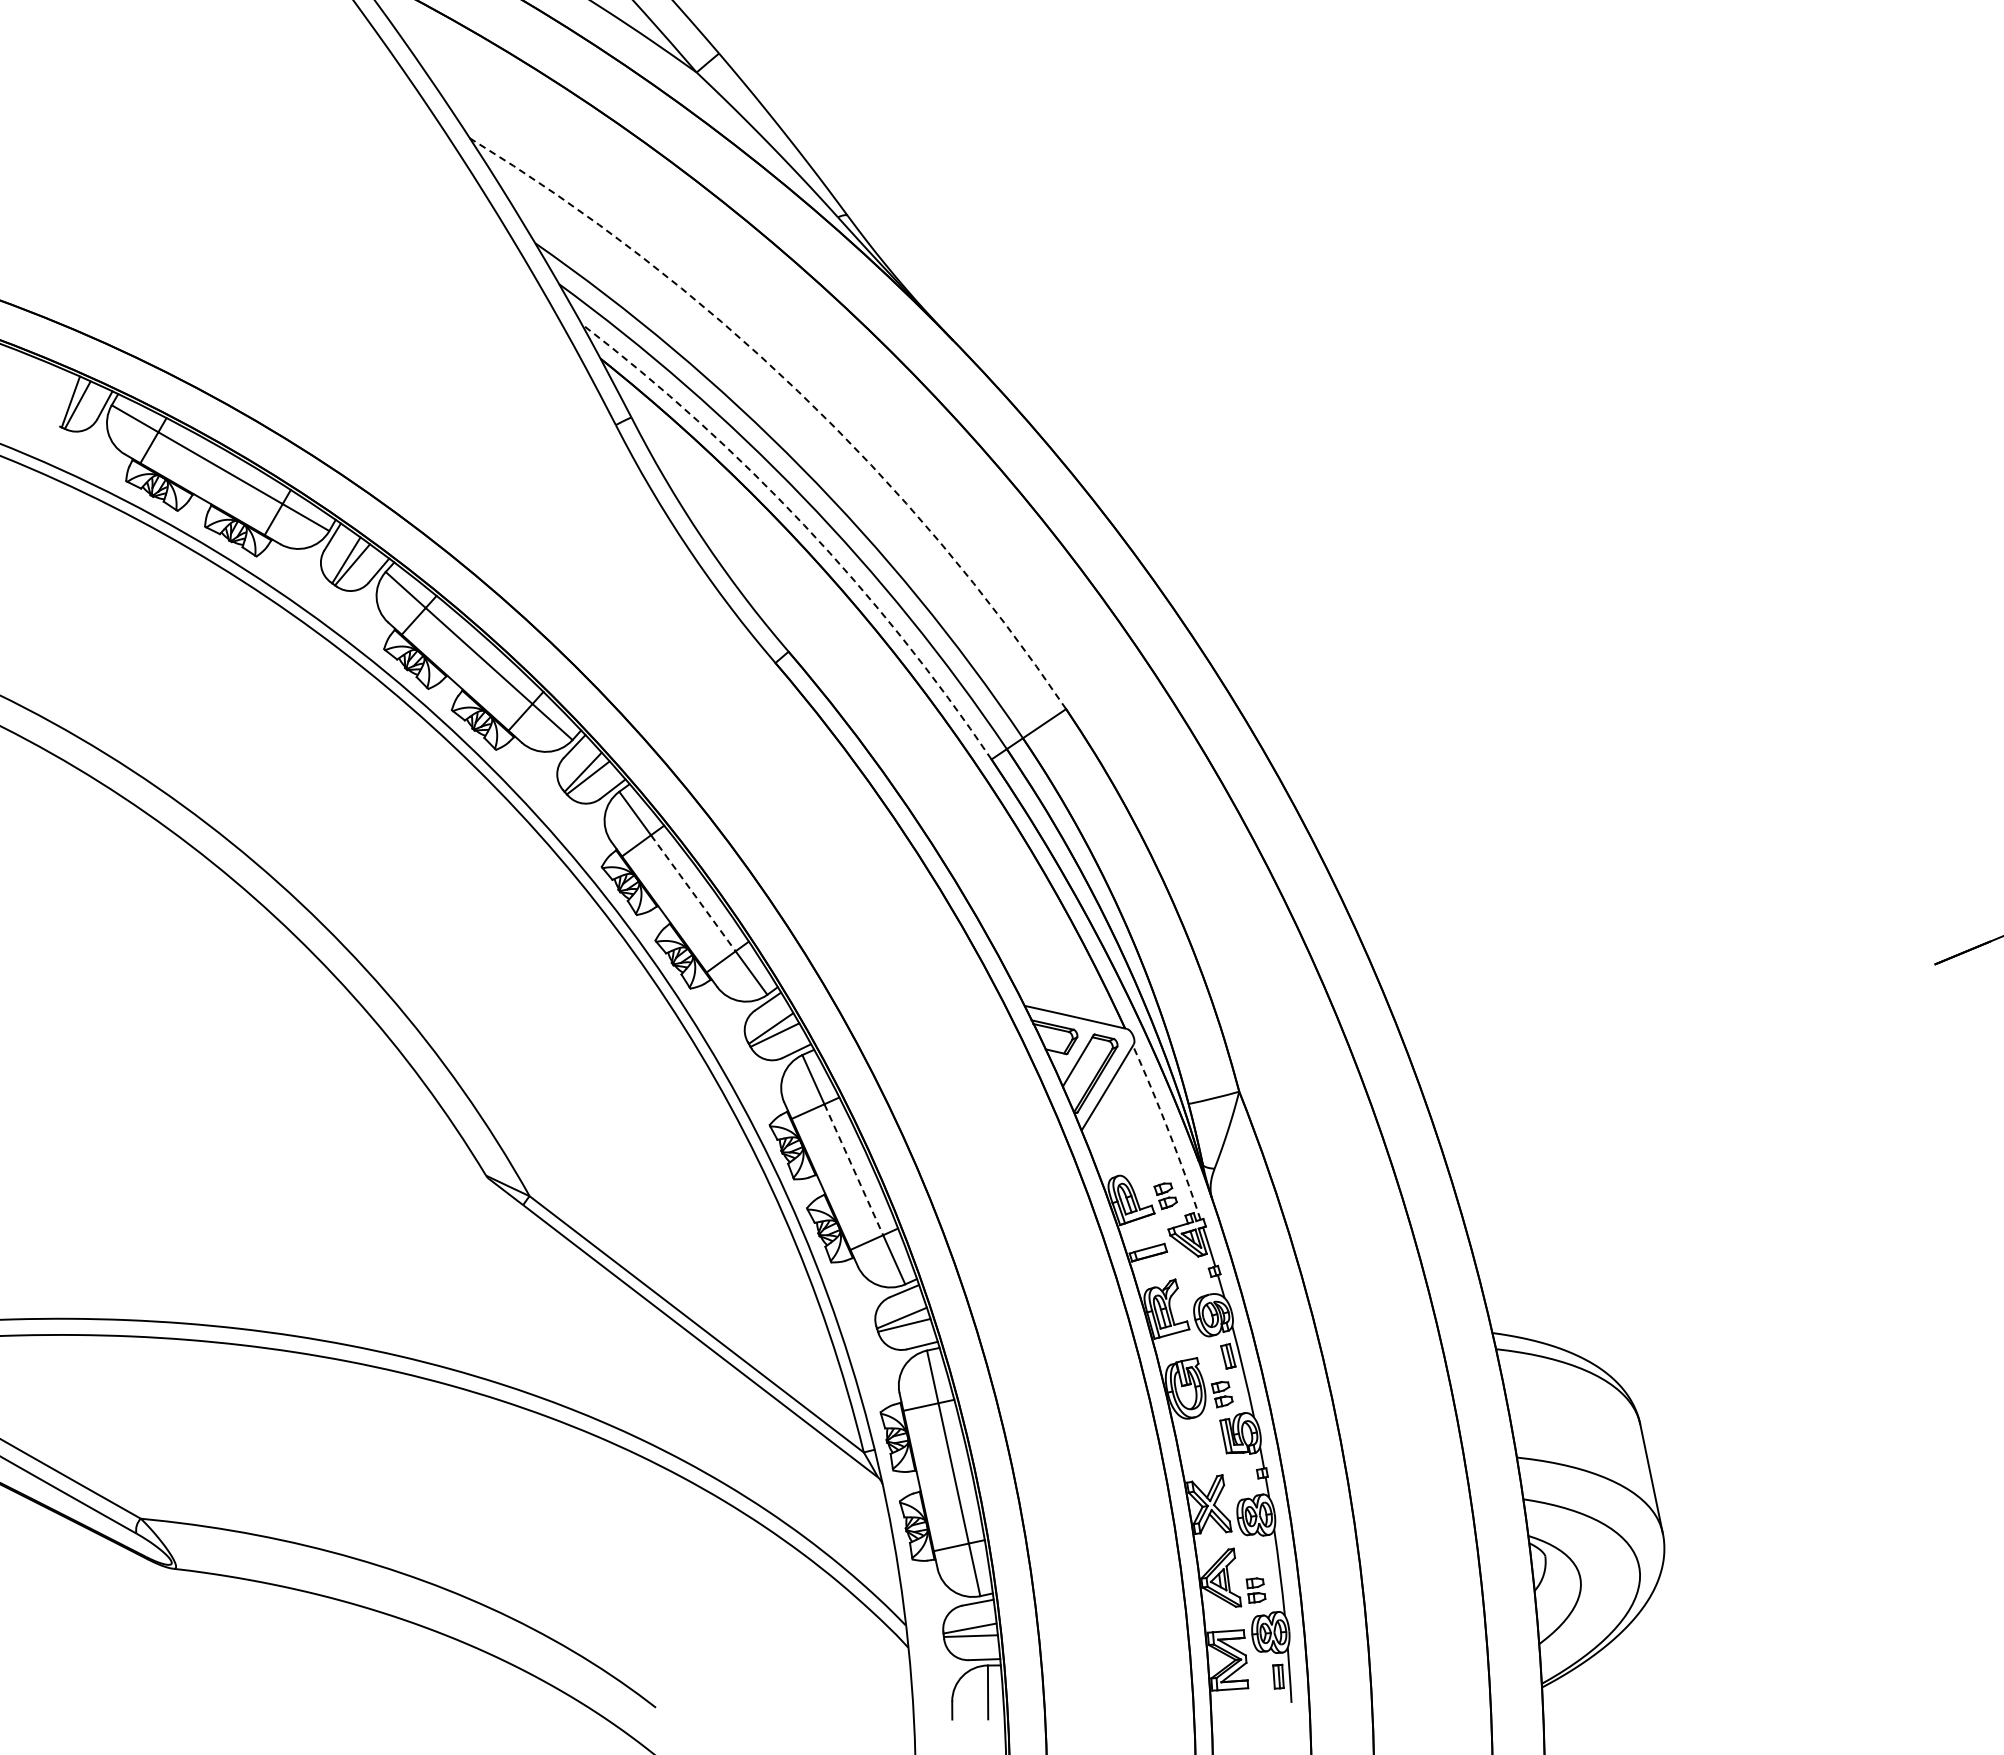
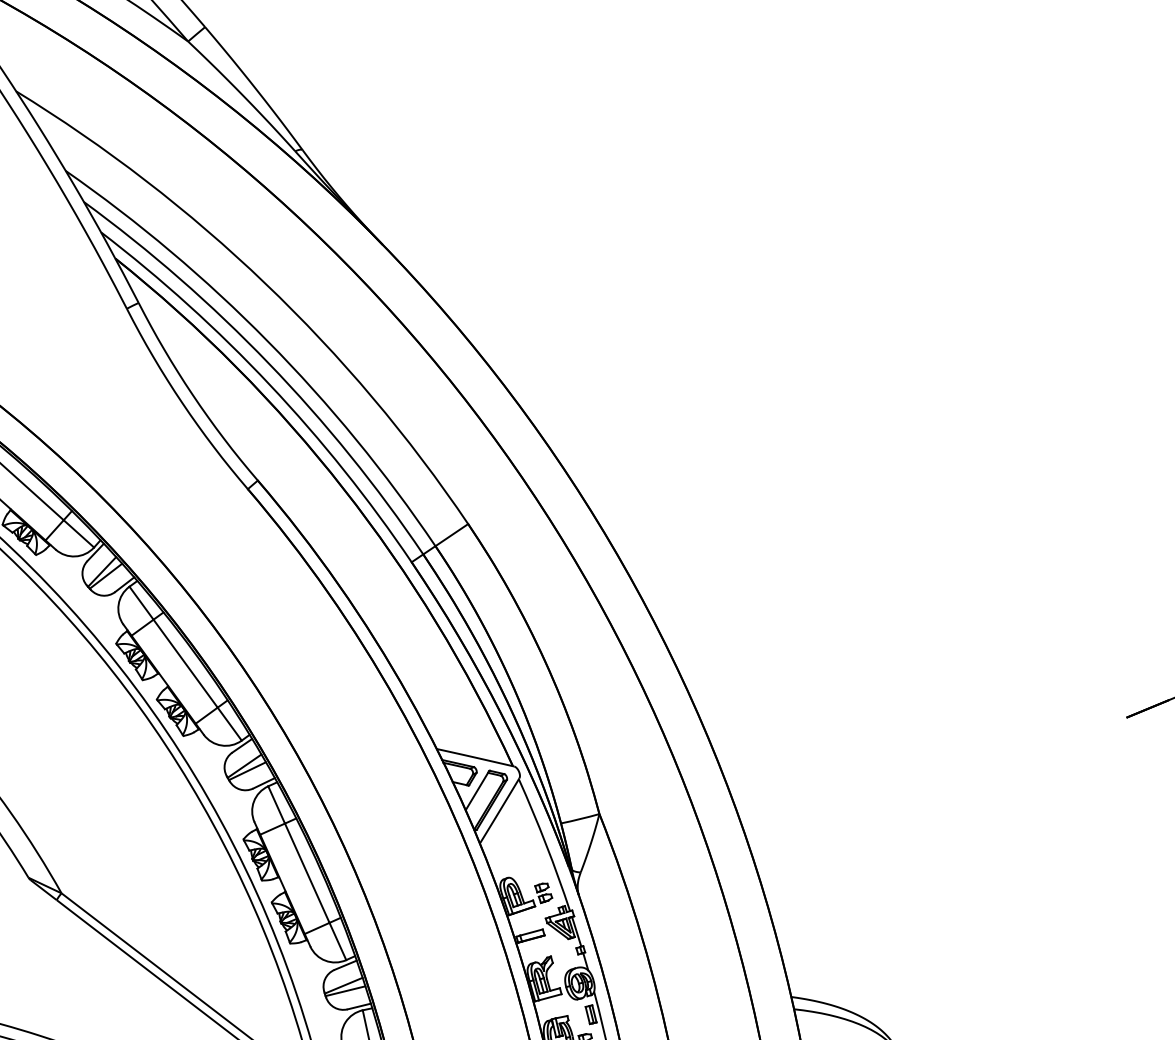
arc: (798, 391) -> (265, 283), dashed -> solid
arc: (804, 525) -> (269, 384), dashed -> solid
line: (693, 893) -> (185, 663), dashed -> solid
arc: (1169, 1132) -> (546, 845), dashed -> solid
line: (853, 1169) -> (307, 873), dashed -> solid

